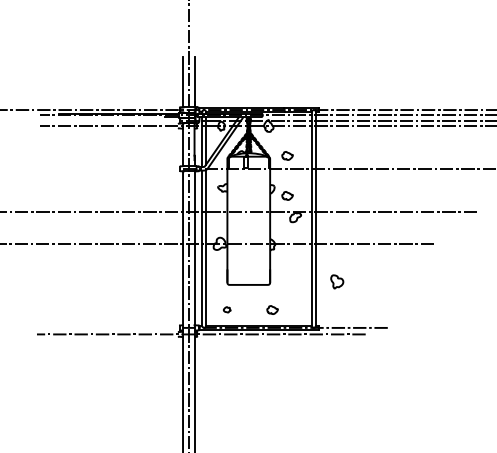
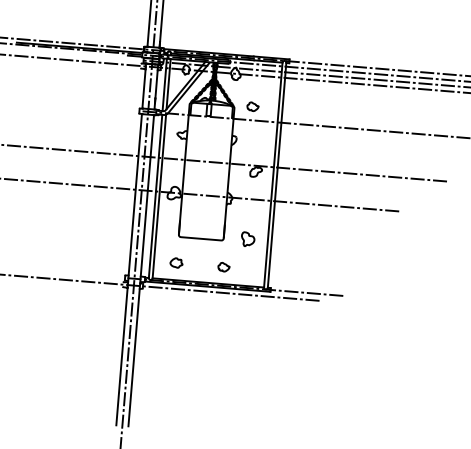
curve: (287, 193) -> (249, 146), removed
part: (337, 281) -> (248, 239), moved
part: (226, 309) -> (175, 262), size x1.67

